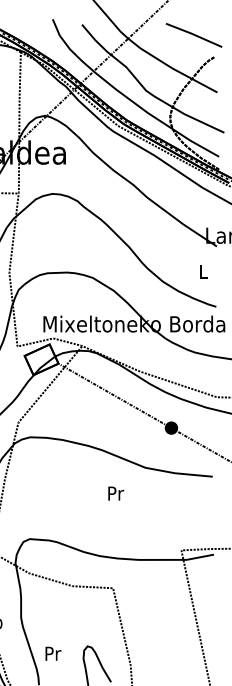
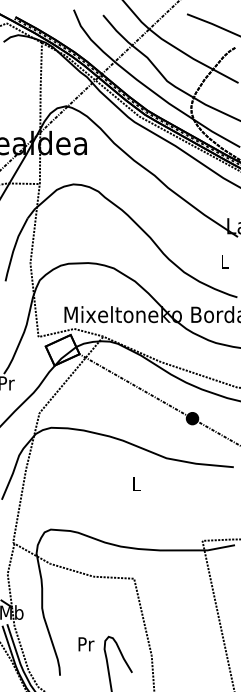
text: (116, 493) -> (137, 484), Pr -> L
text: (53, 653) -> (86, 644), moved

